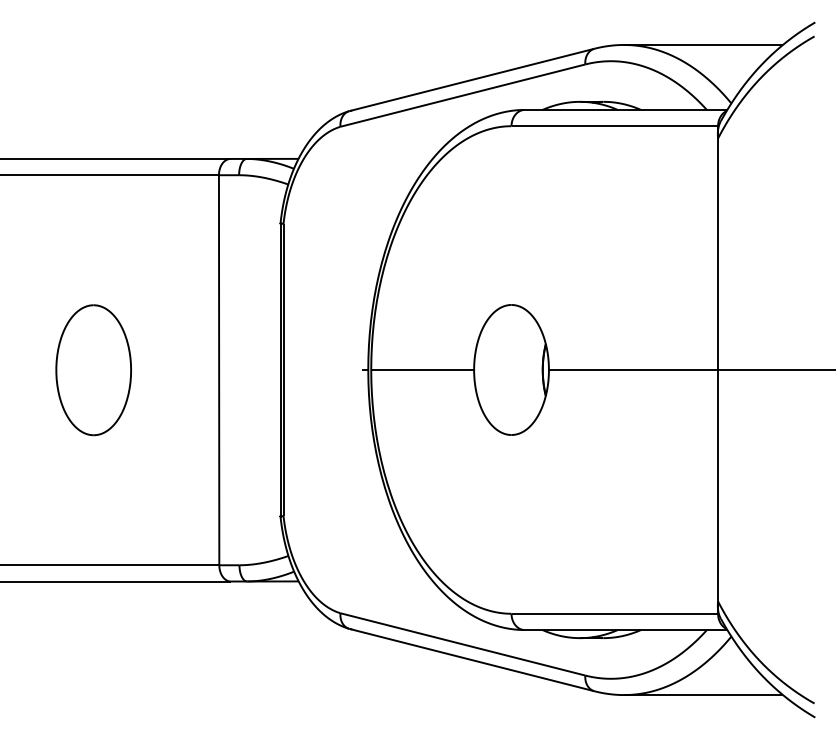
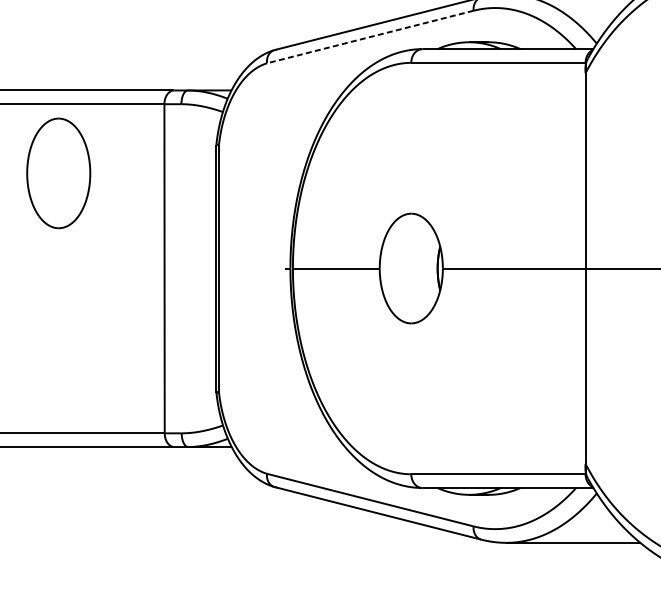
line: (462, 95) -> (369, 36), solid -> dashed
part: (93, 370) -> (58, 173), moved

